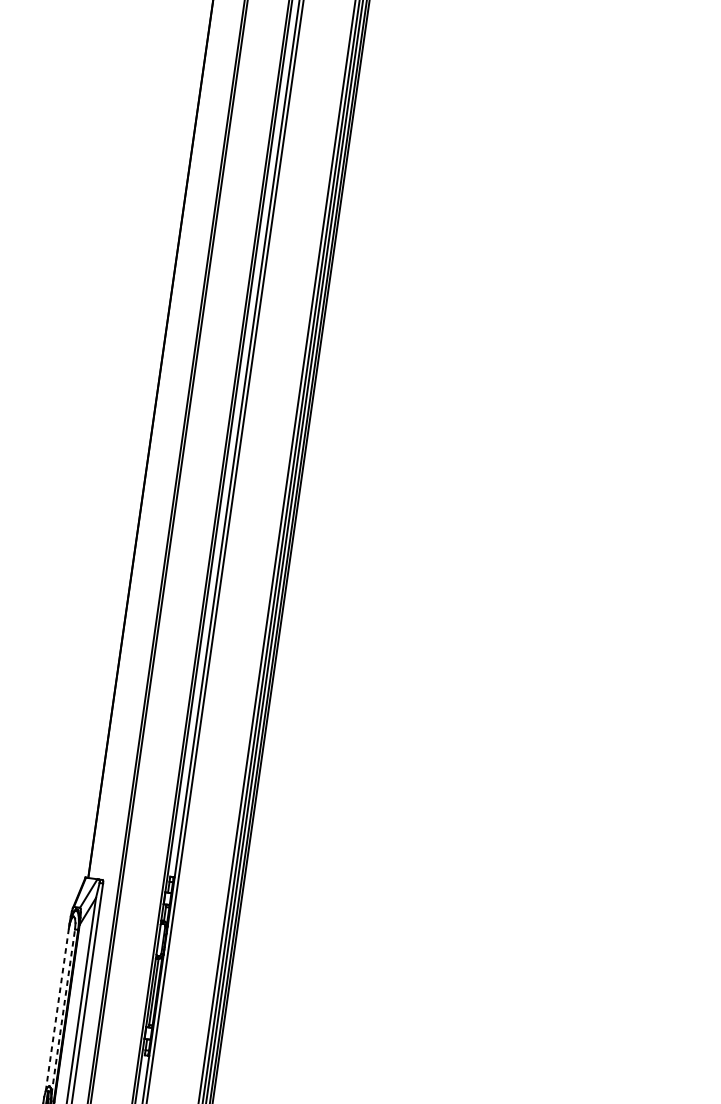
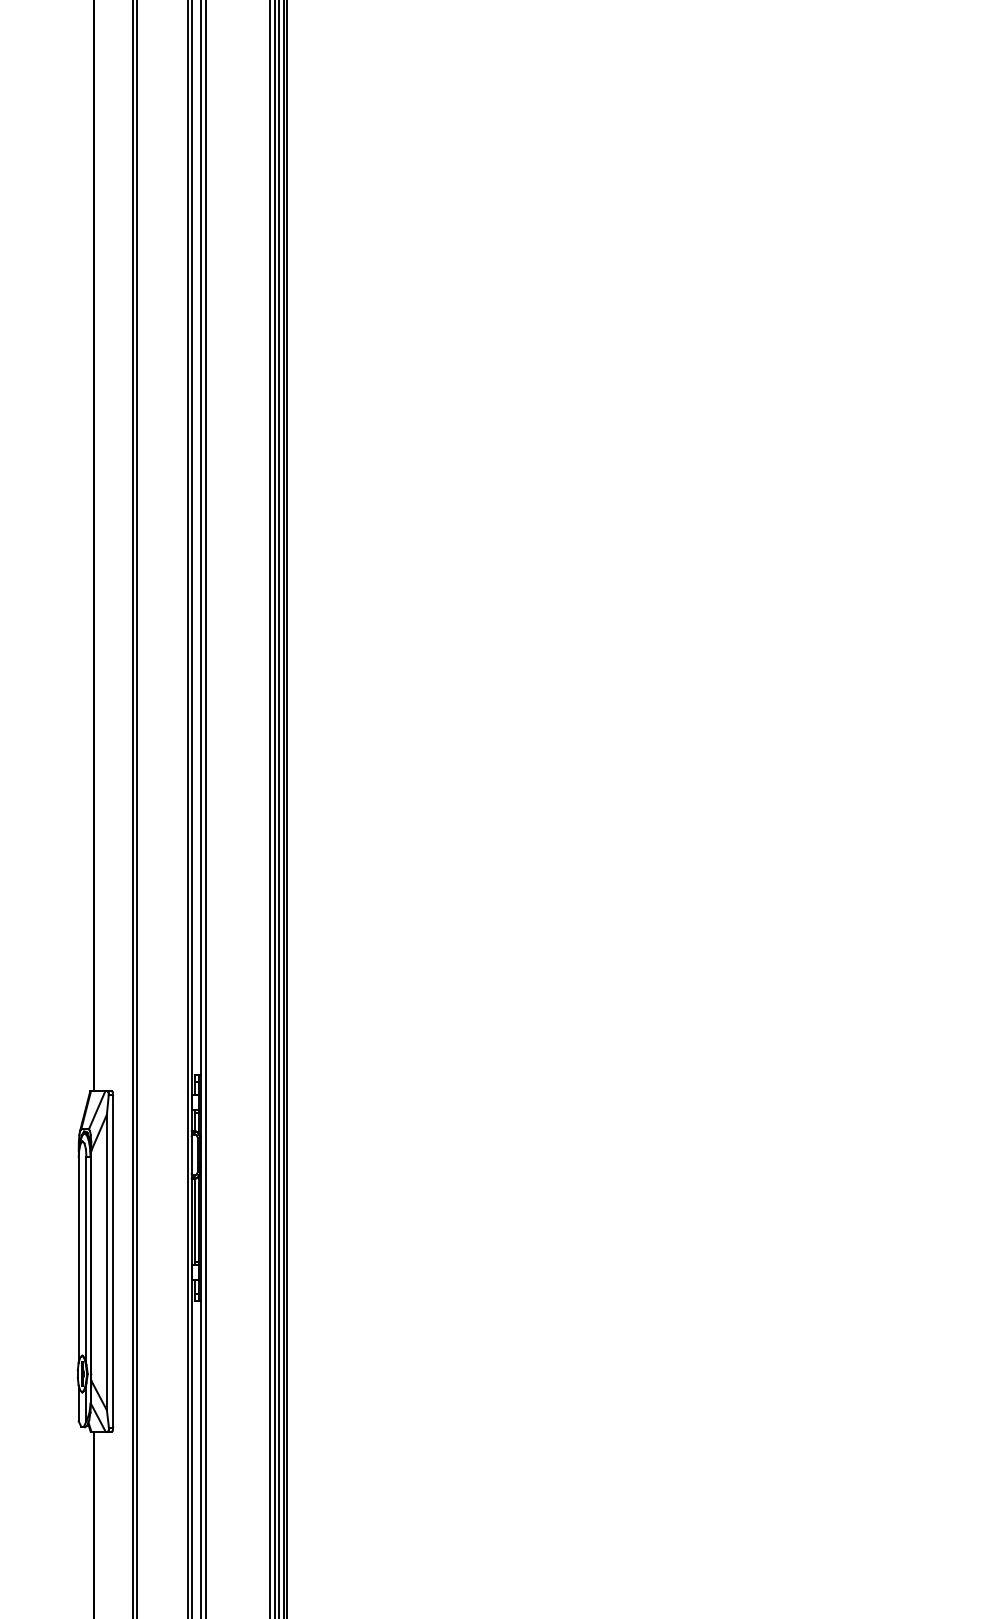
line: (57, 1009) -> (78, 1259), dashed -> solid
line: (63, 1012) -> (86, 1261), dashed -> solid

